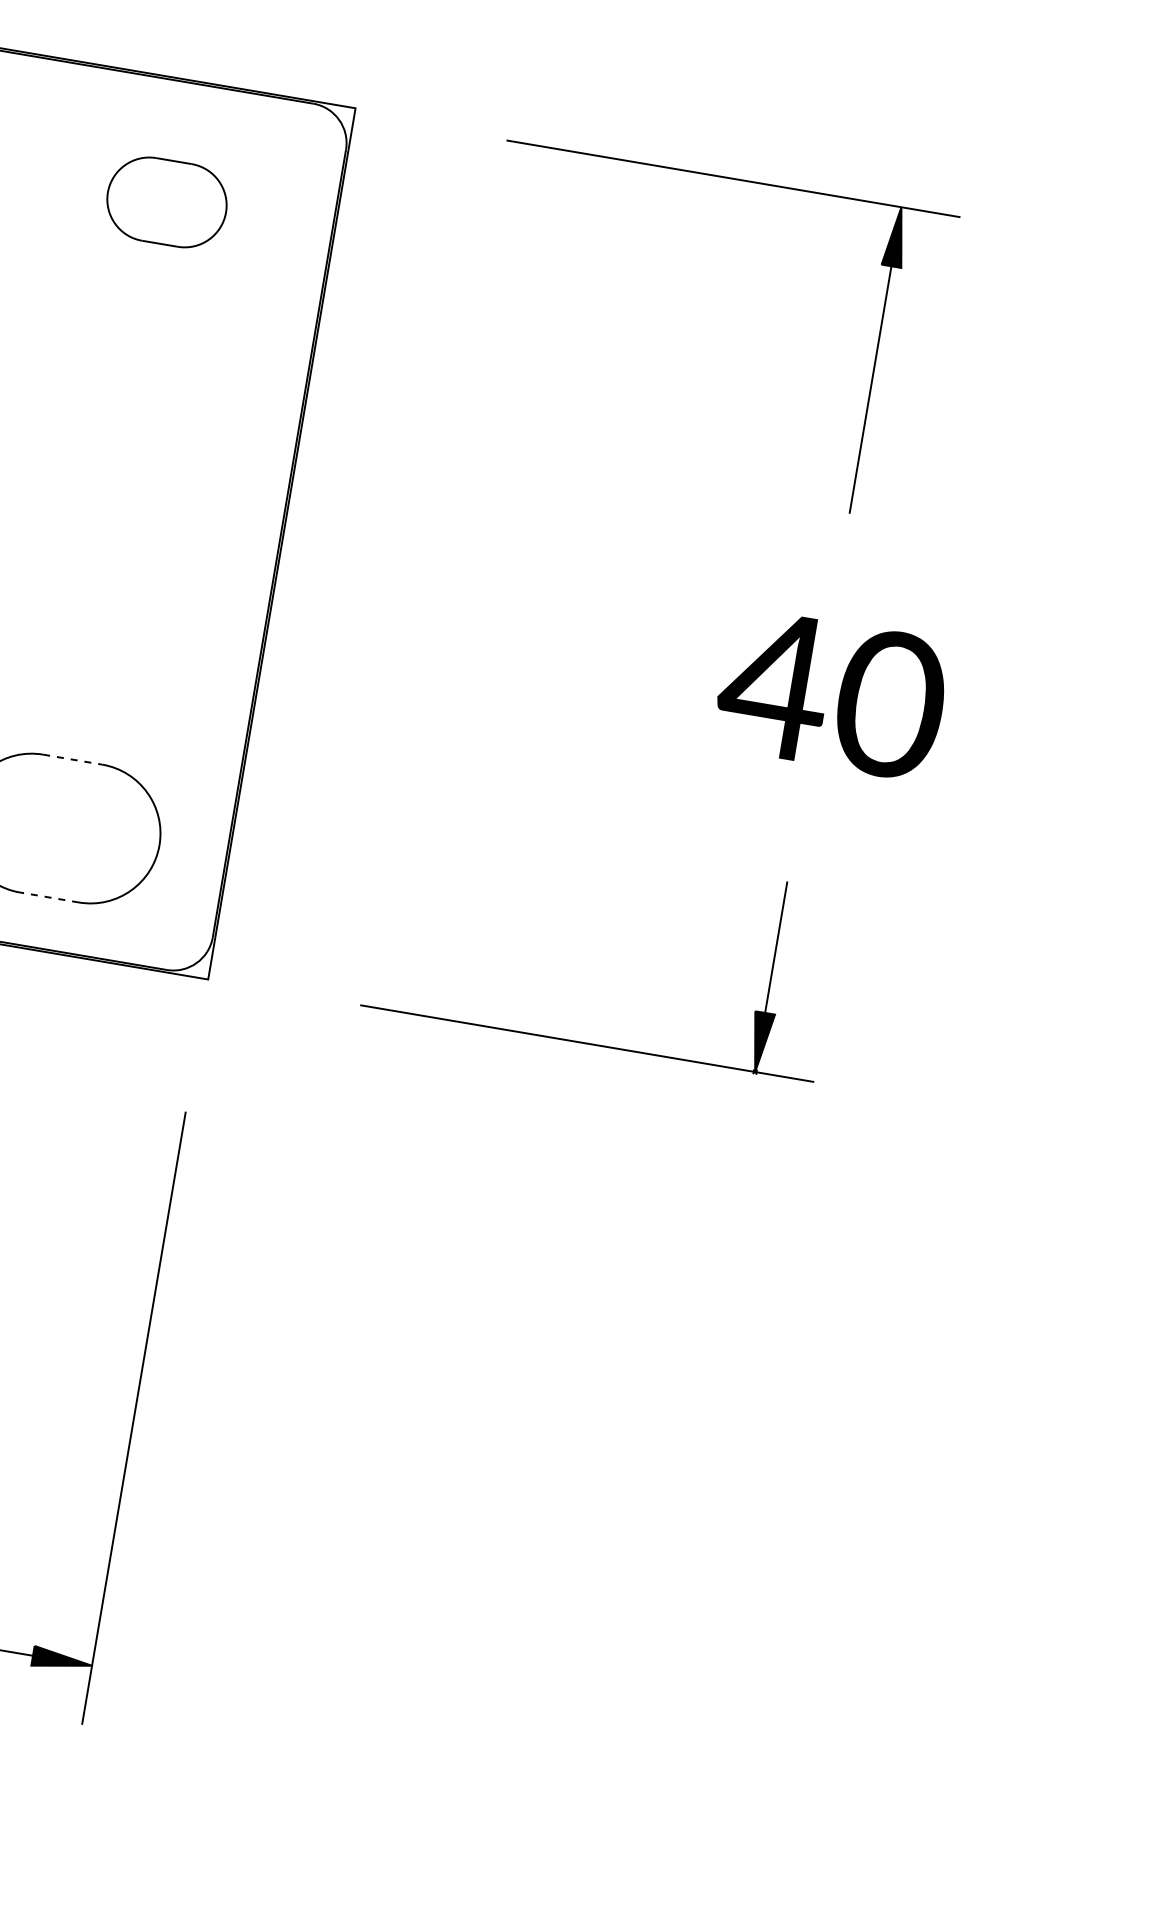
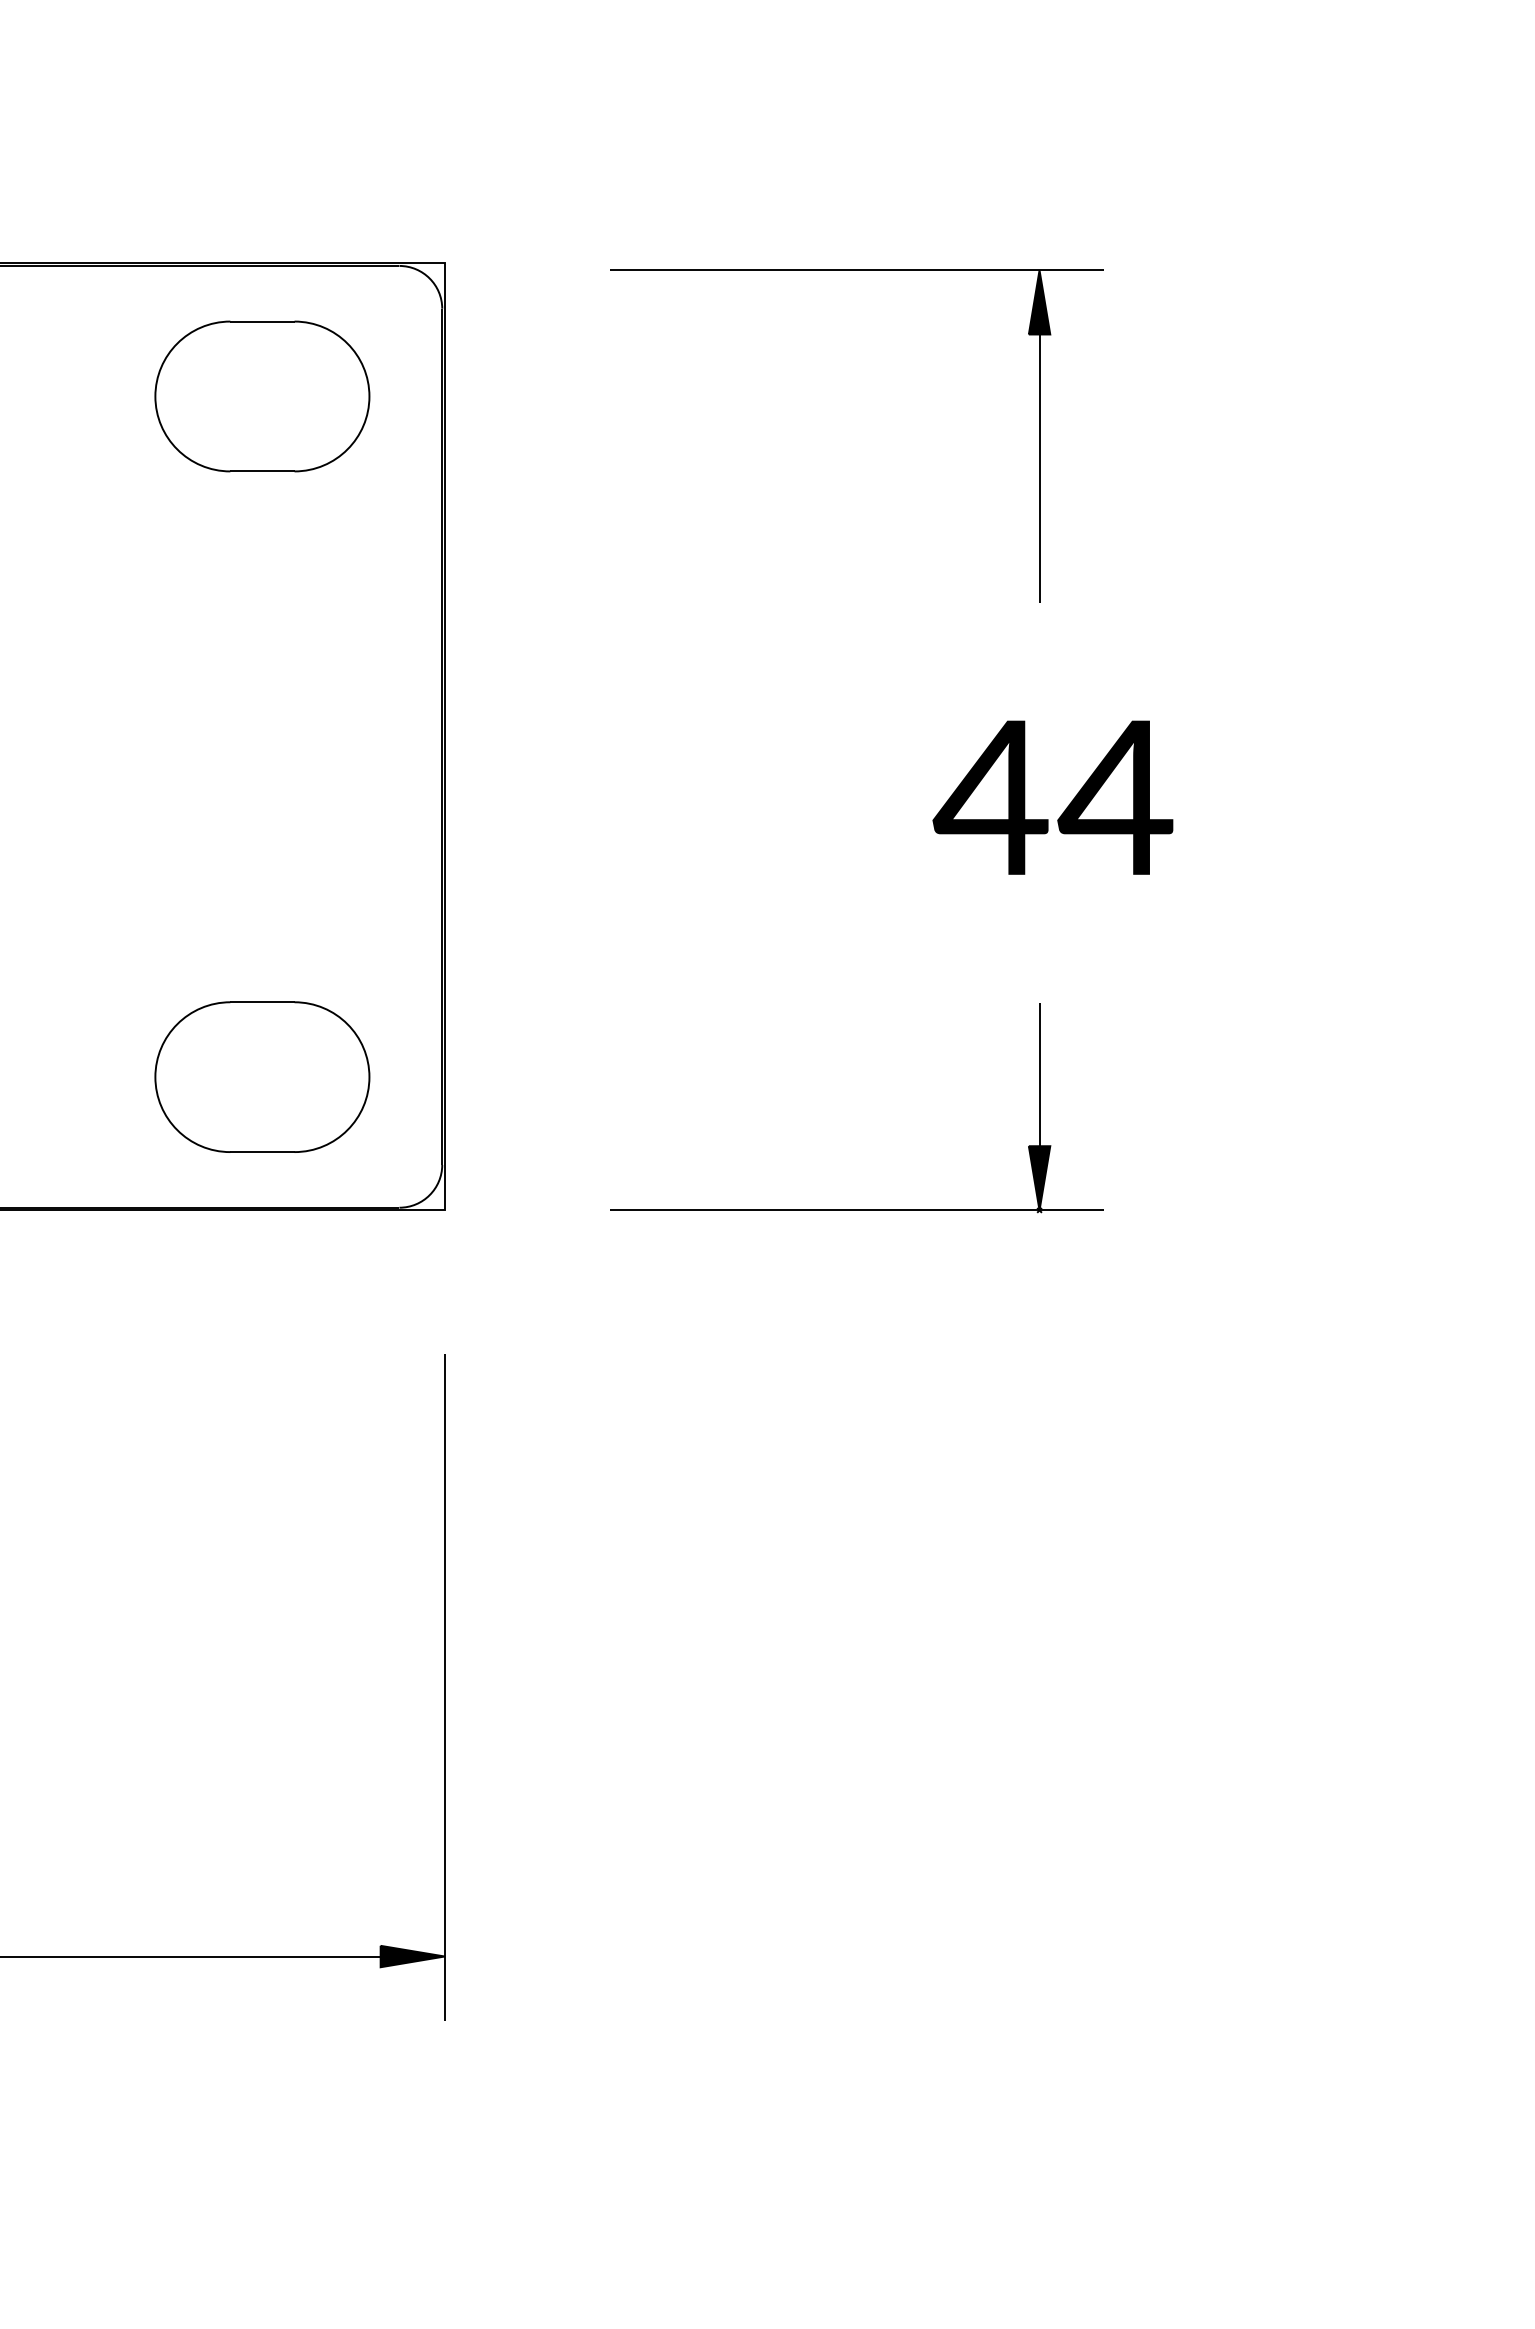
part: (167, 202) -> (262, 396), size x1.67
text: (889, 704) -> (1115, 797), 40 -> 44
line: (72, 759) -> (262, 1002), dashed -> solid
line: (48, 897) -> (261, 1152), dashed -> solid

